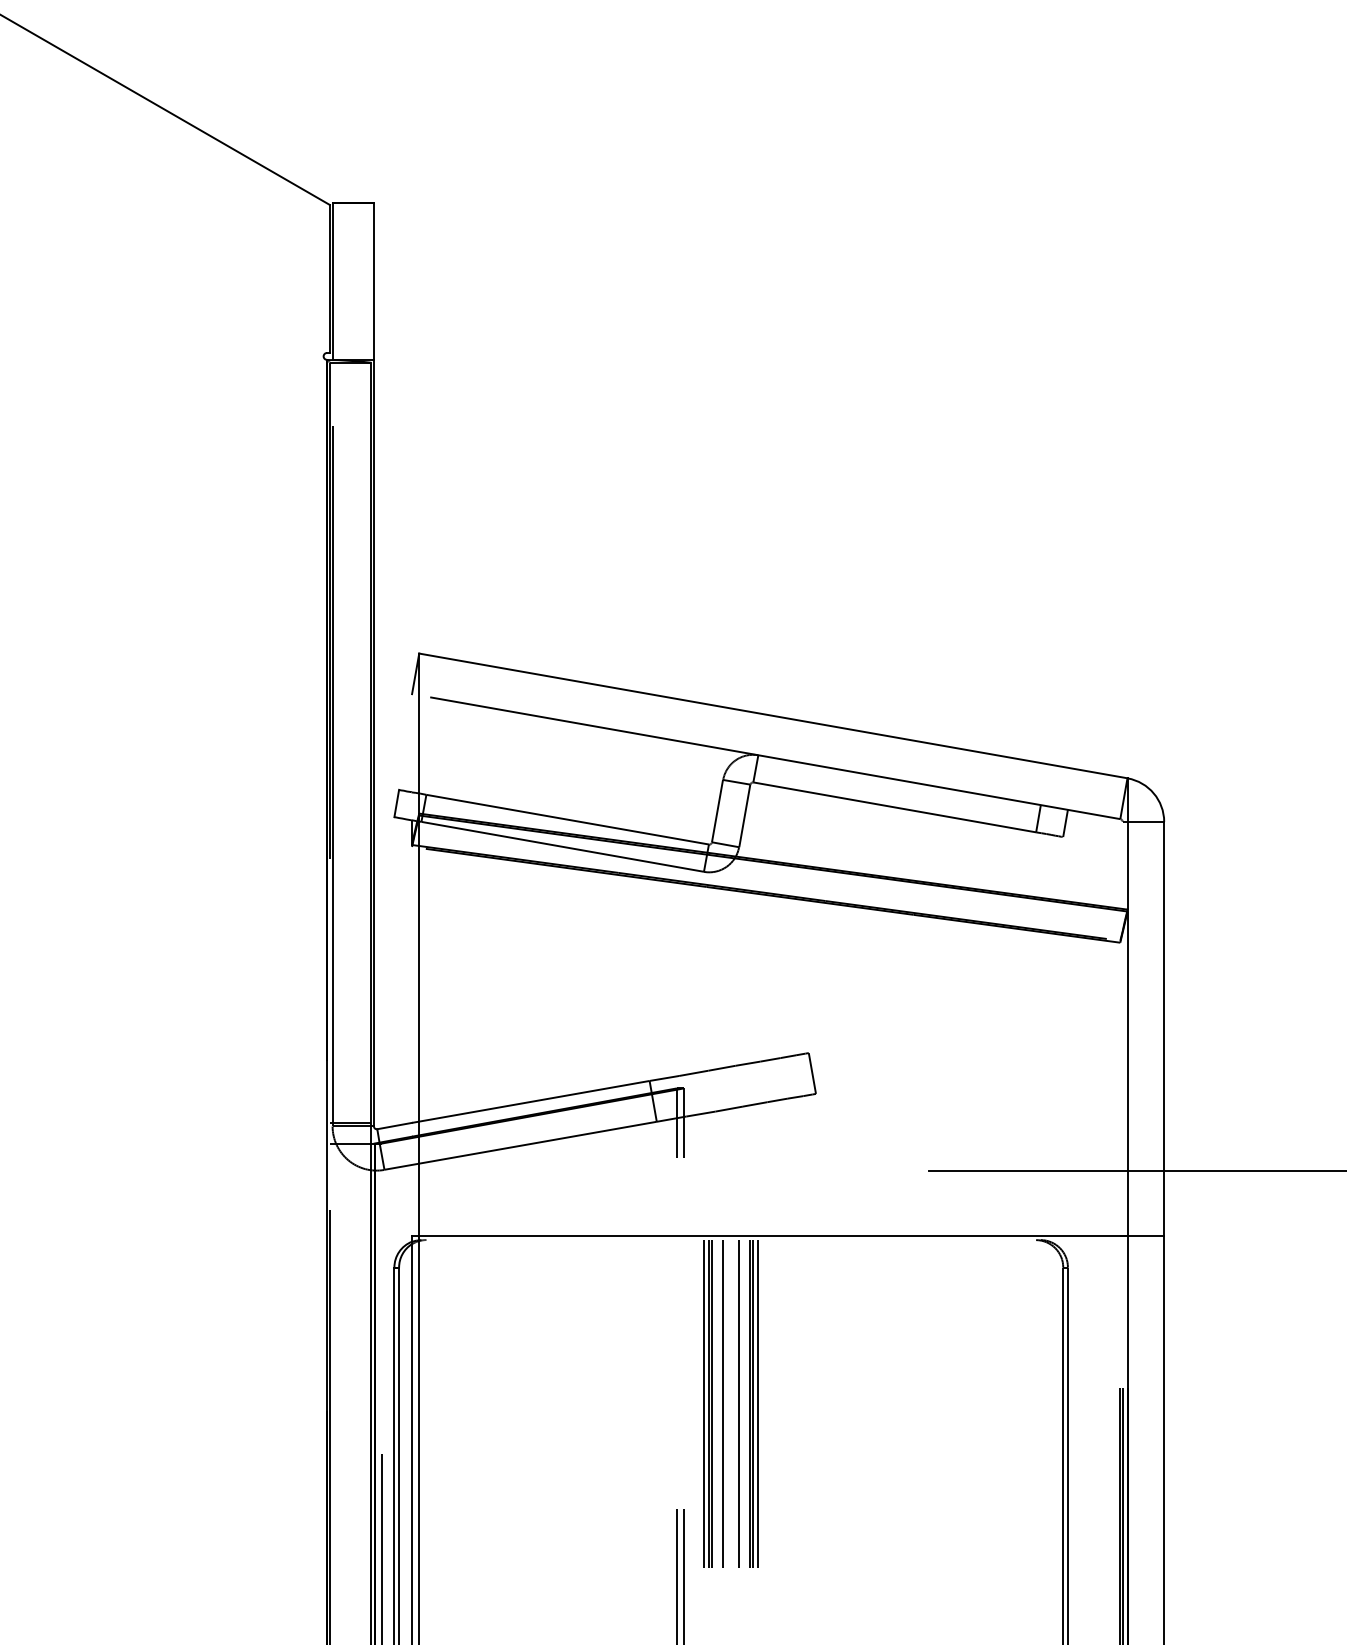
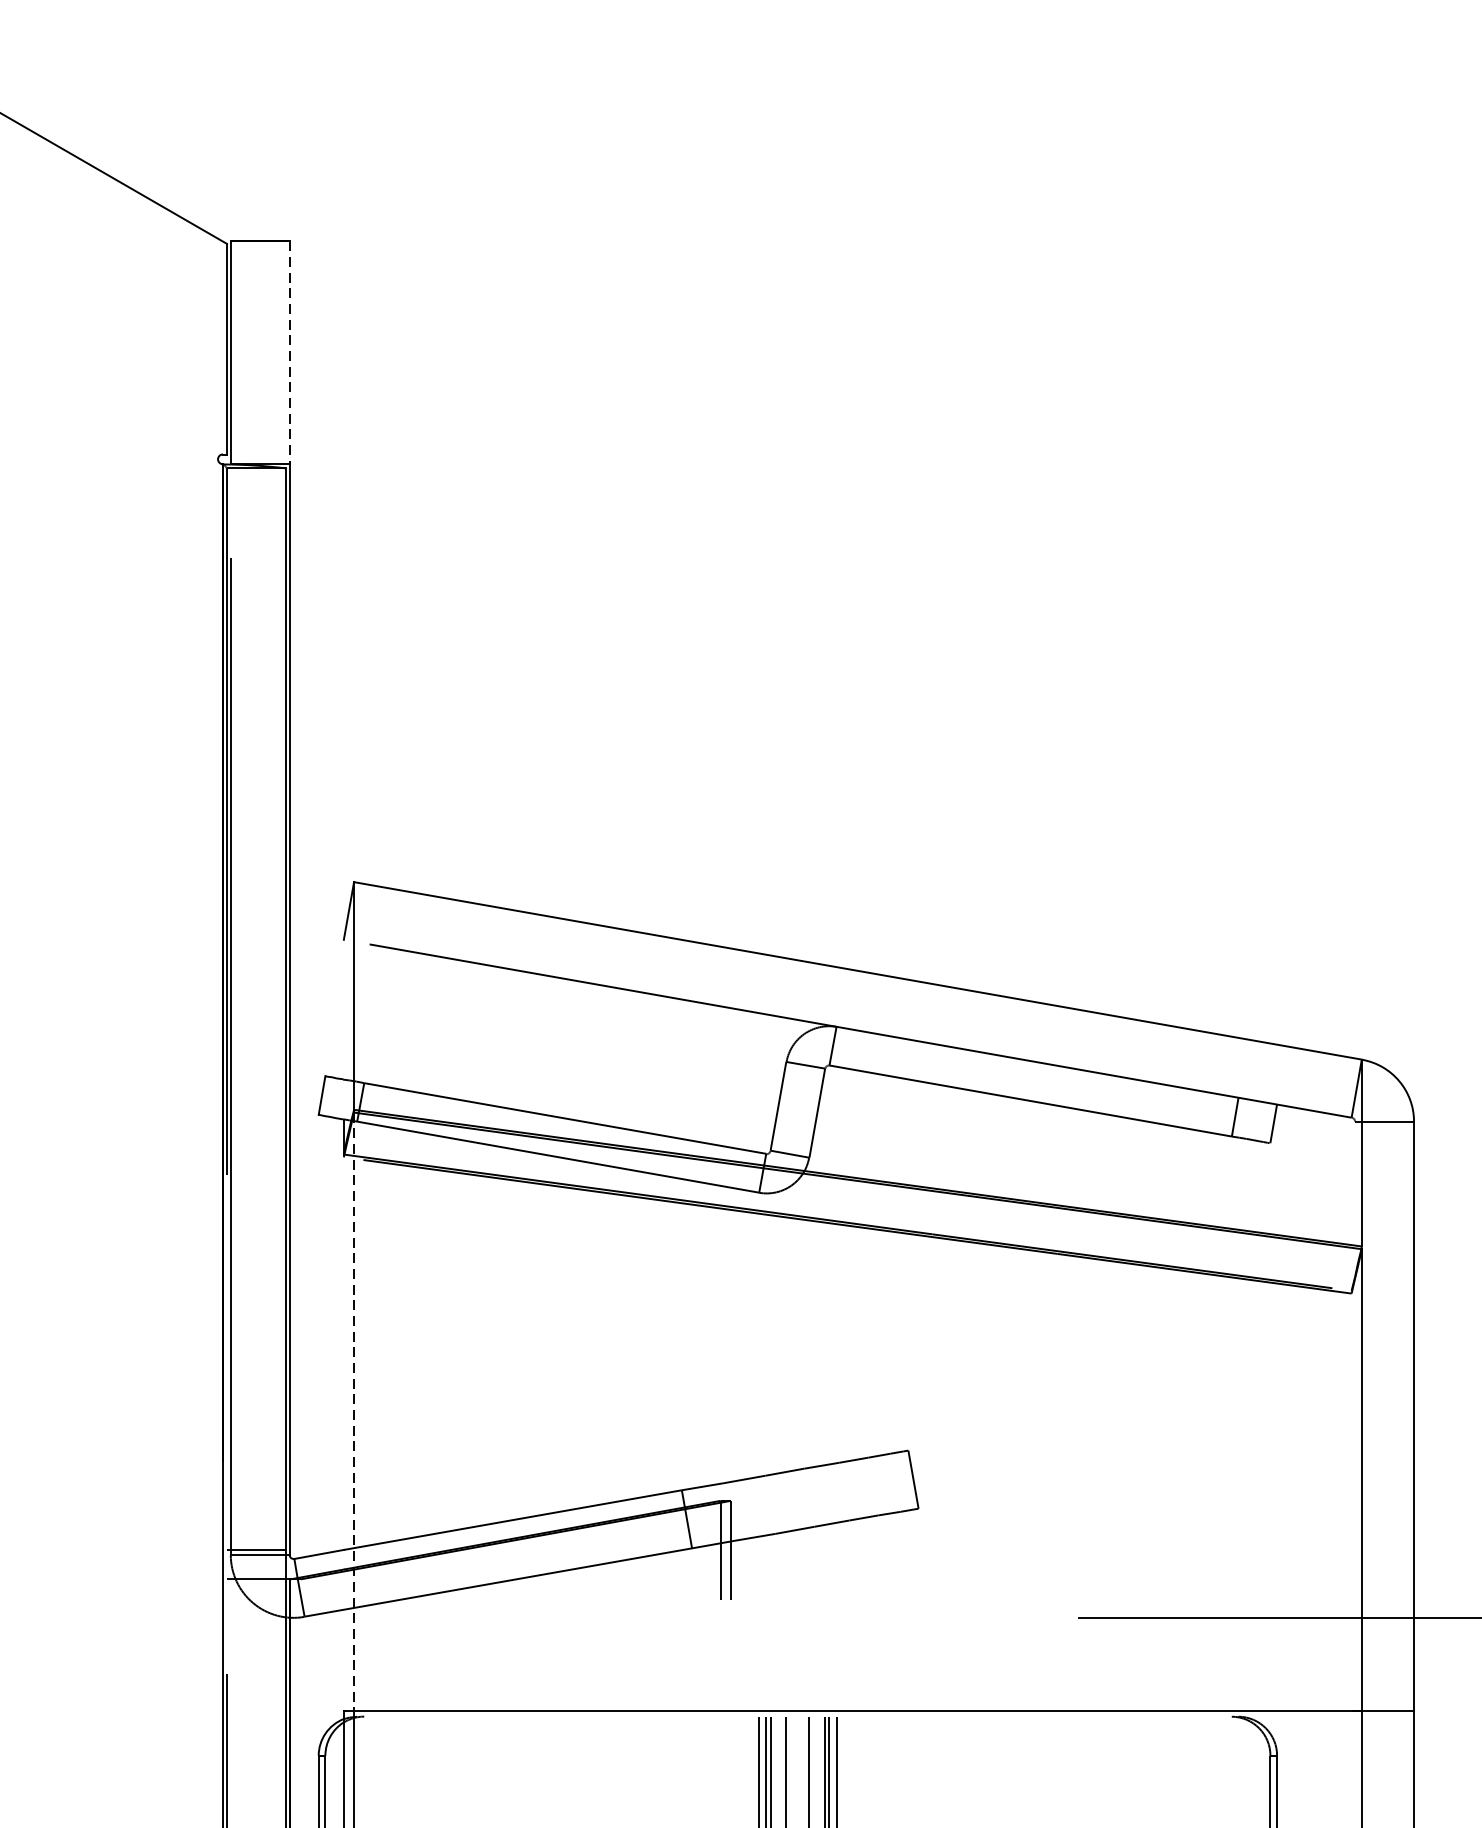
line: (374, 282) -> (290, 354), solid -> dashed
line: (419, 1026) -> (354, 1412), solid -> dashed

